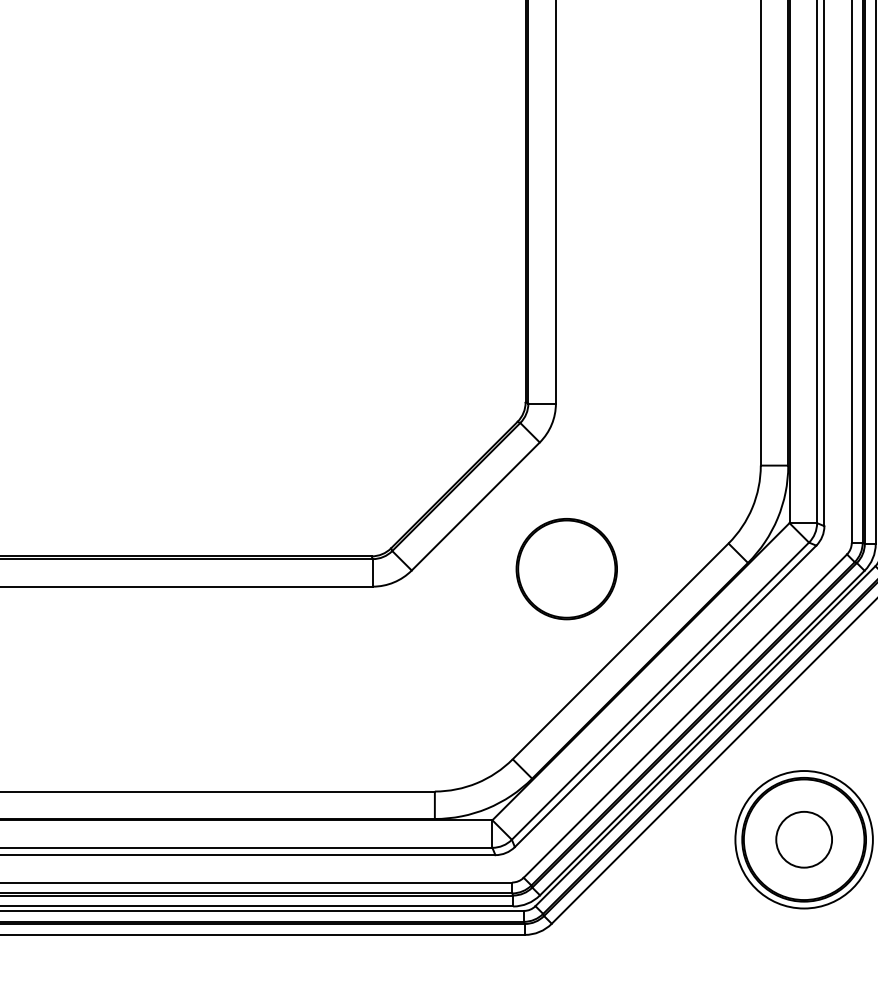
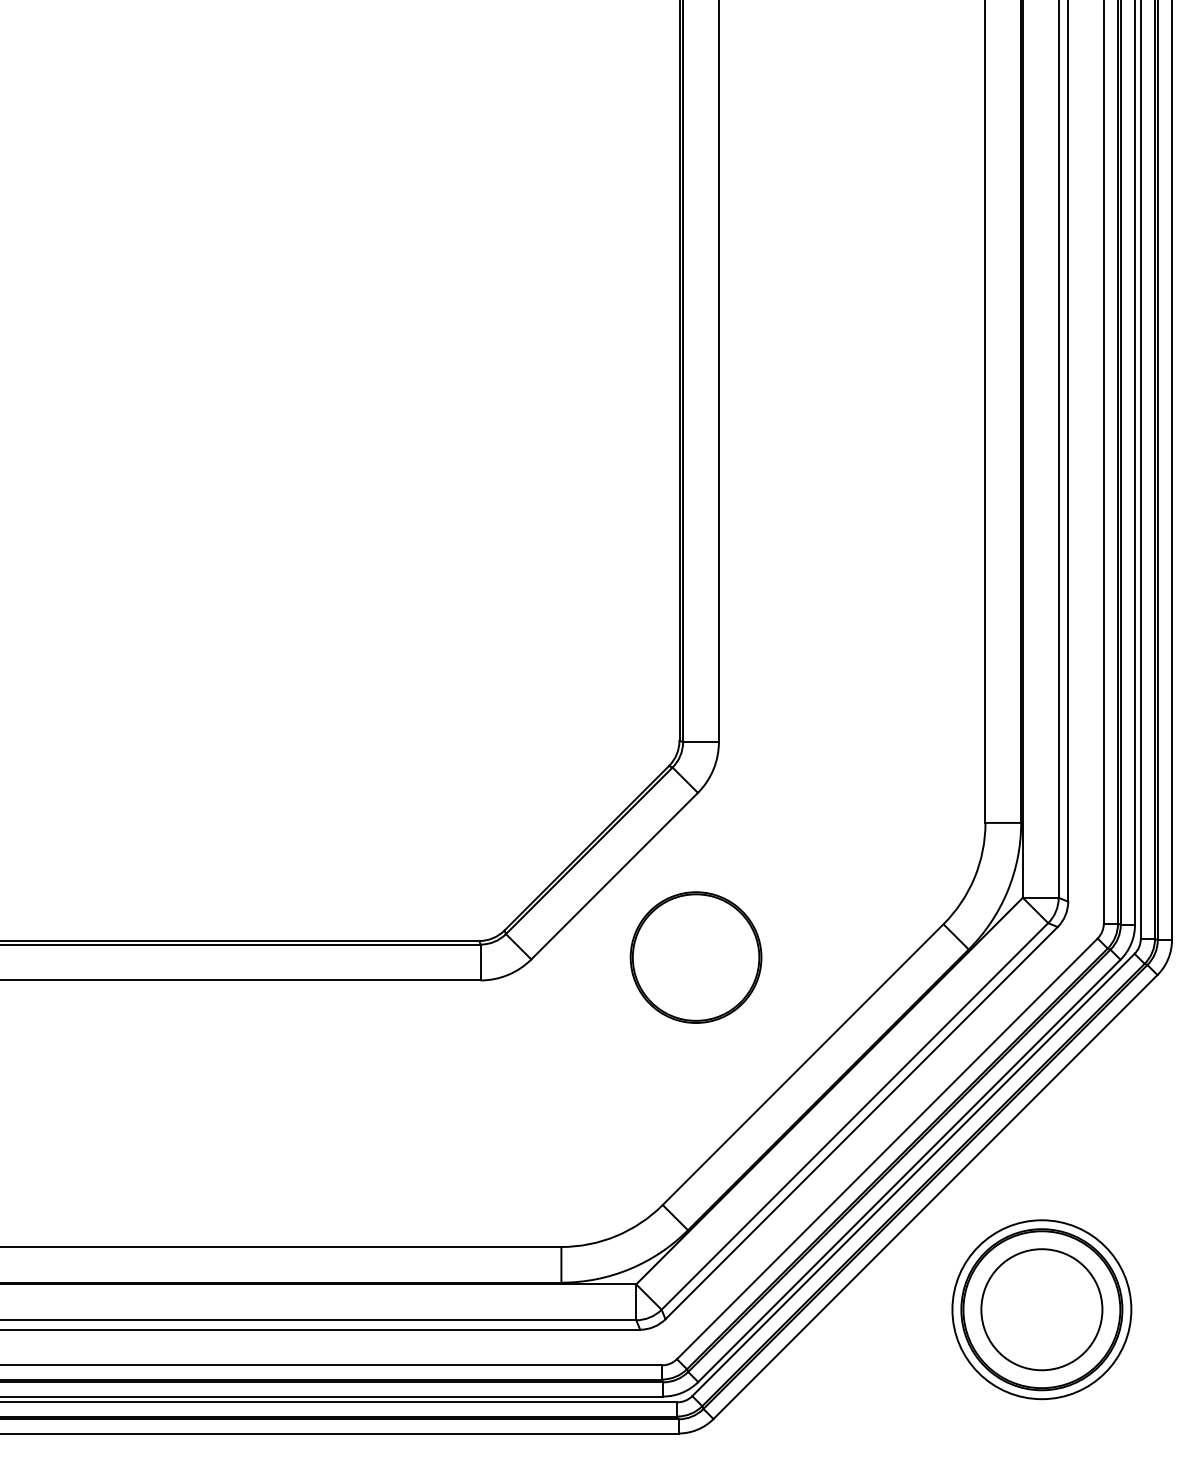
part: (566, 569) -> (695, 957), moved
circle: (803, 839) -> (1041, 1309), size x1.67

